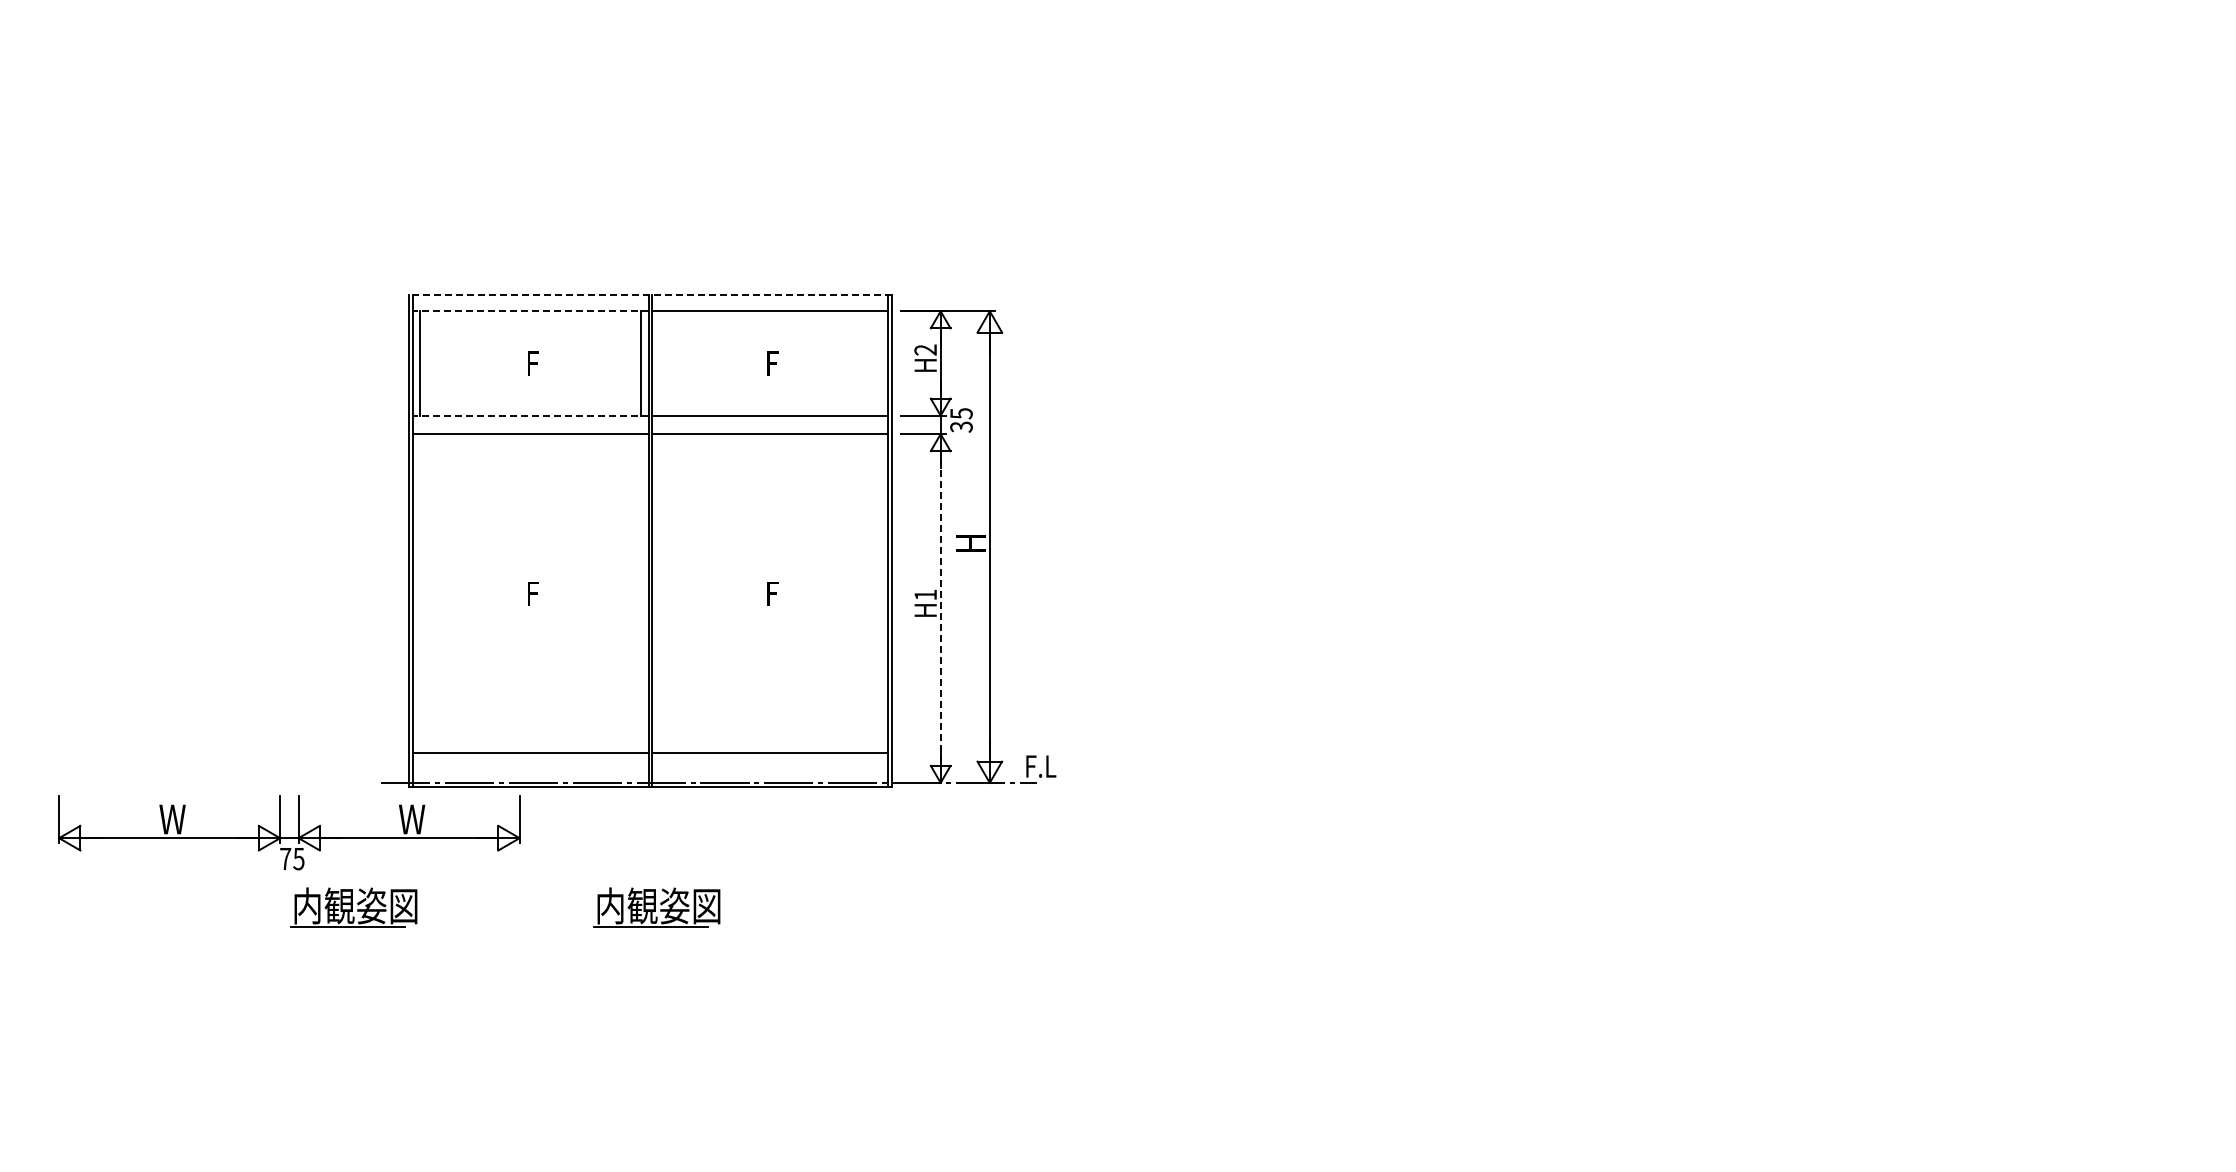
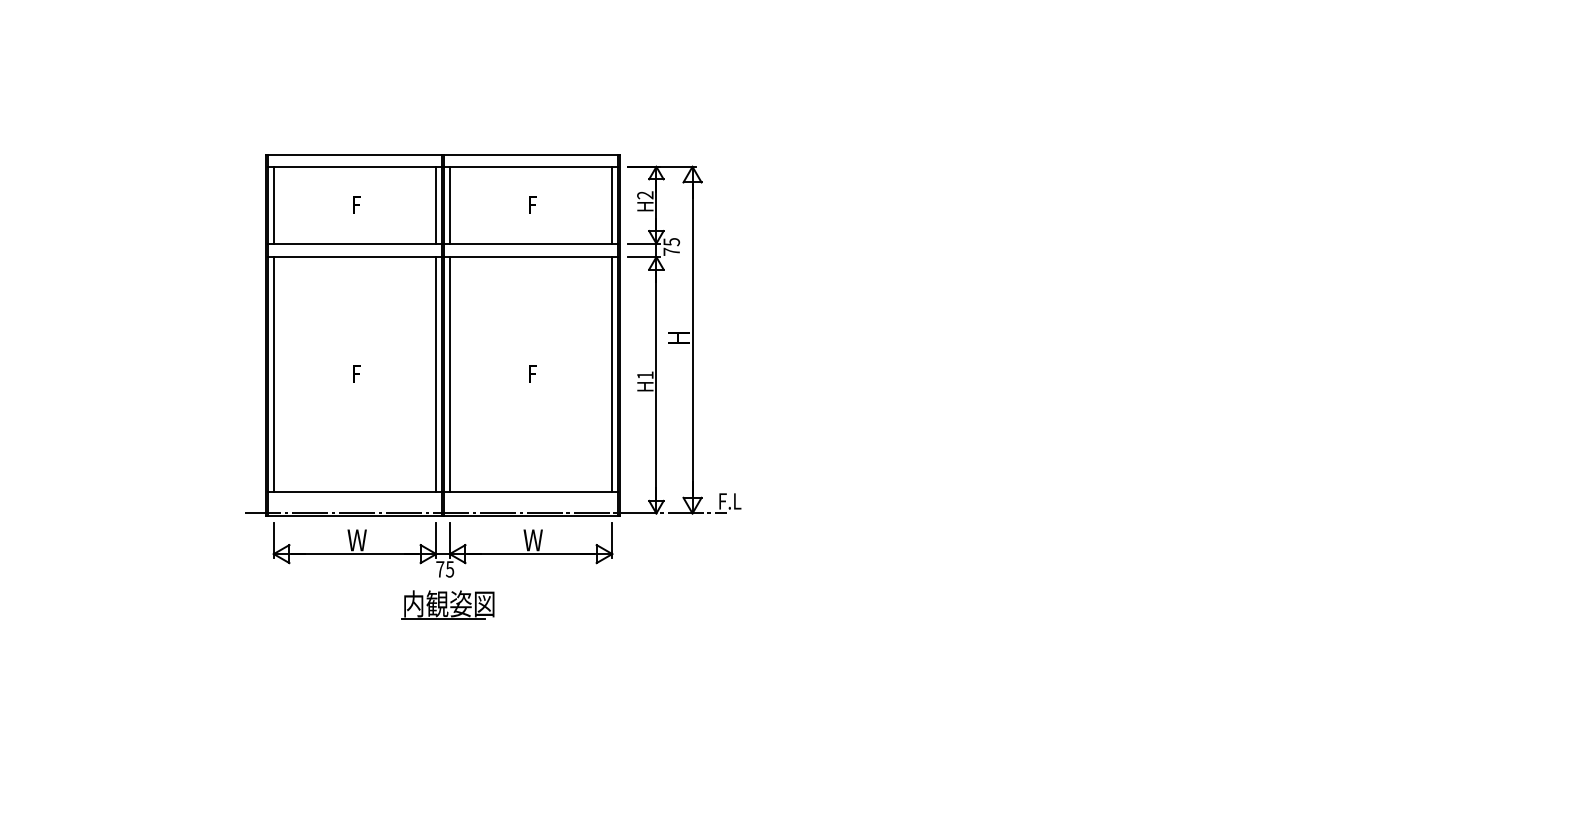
line: (649, 295) -> (442, 155), dashed -> solid
line: (530, 311) -> (354, 166), dashed -> solid
line: (659, 363) -> (449, 205), added
line: (880, 363) -> (612, 205), added
line: (530, 415) -> (354, 243), dashed -> solid
text: (961, 426) -> (671, 251), 35 -> 75
line: (420, 593) -> (274, 374), added
line: (641, 593) -> (436, 374), added
line: (659, 593) -> (449, 374), added
line: (880, 593) -> (612, 374), added
line: (940, 608) -> (656, 385), dashed -> solid
part: (289, 832) -> (443, 549), moved
part: (353, 907) -> (224, 605), removed

